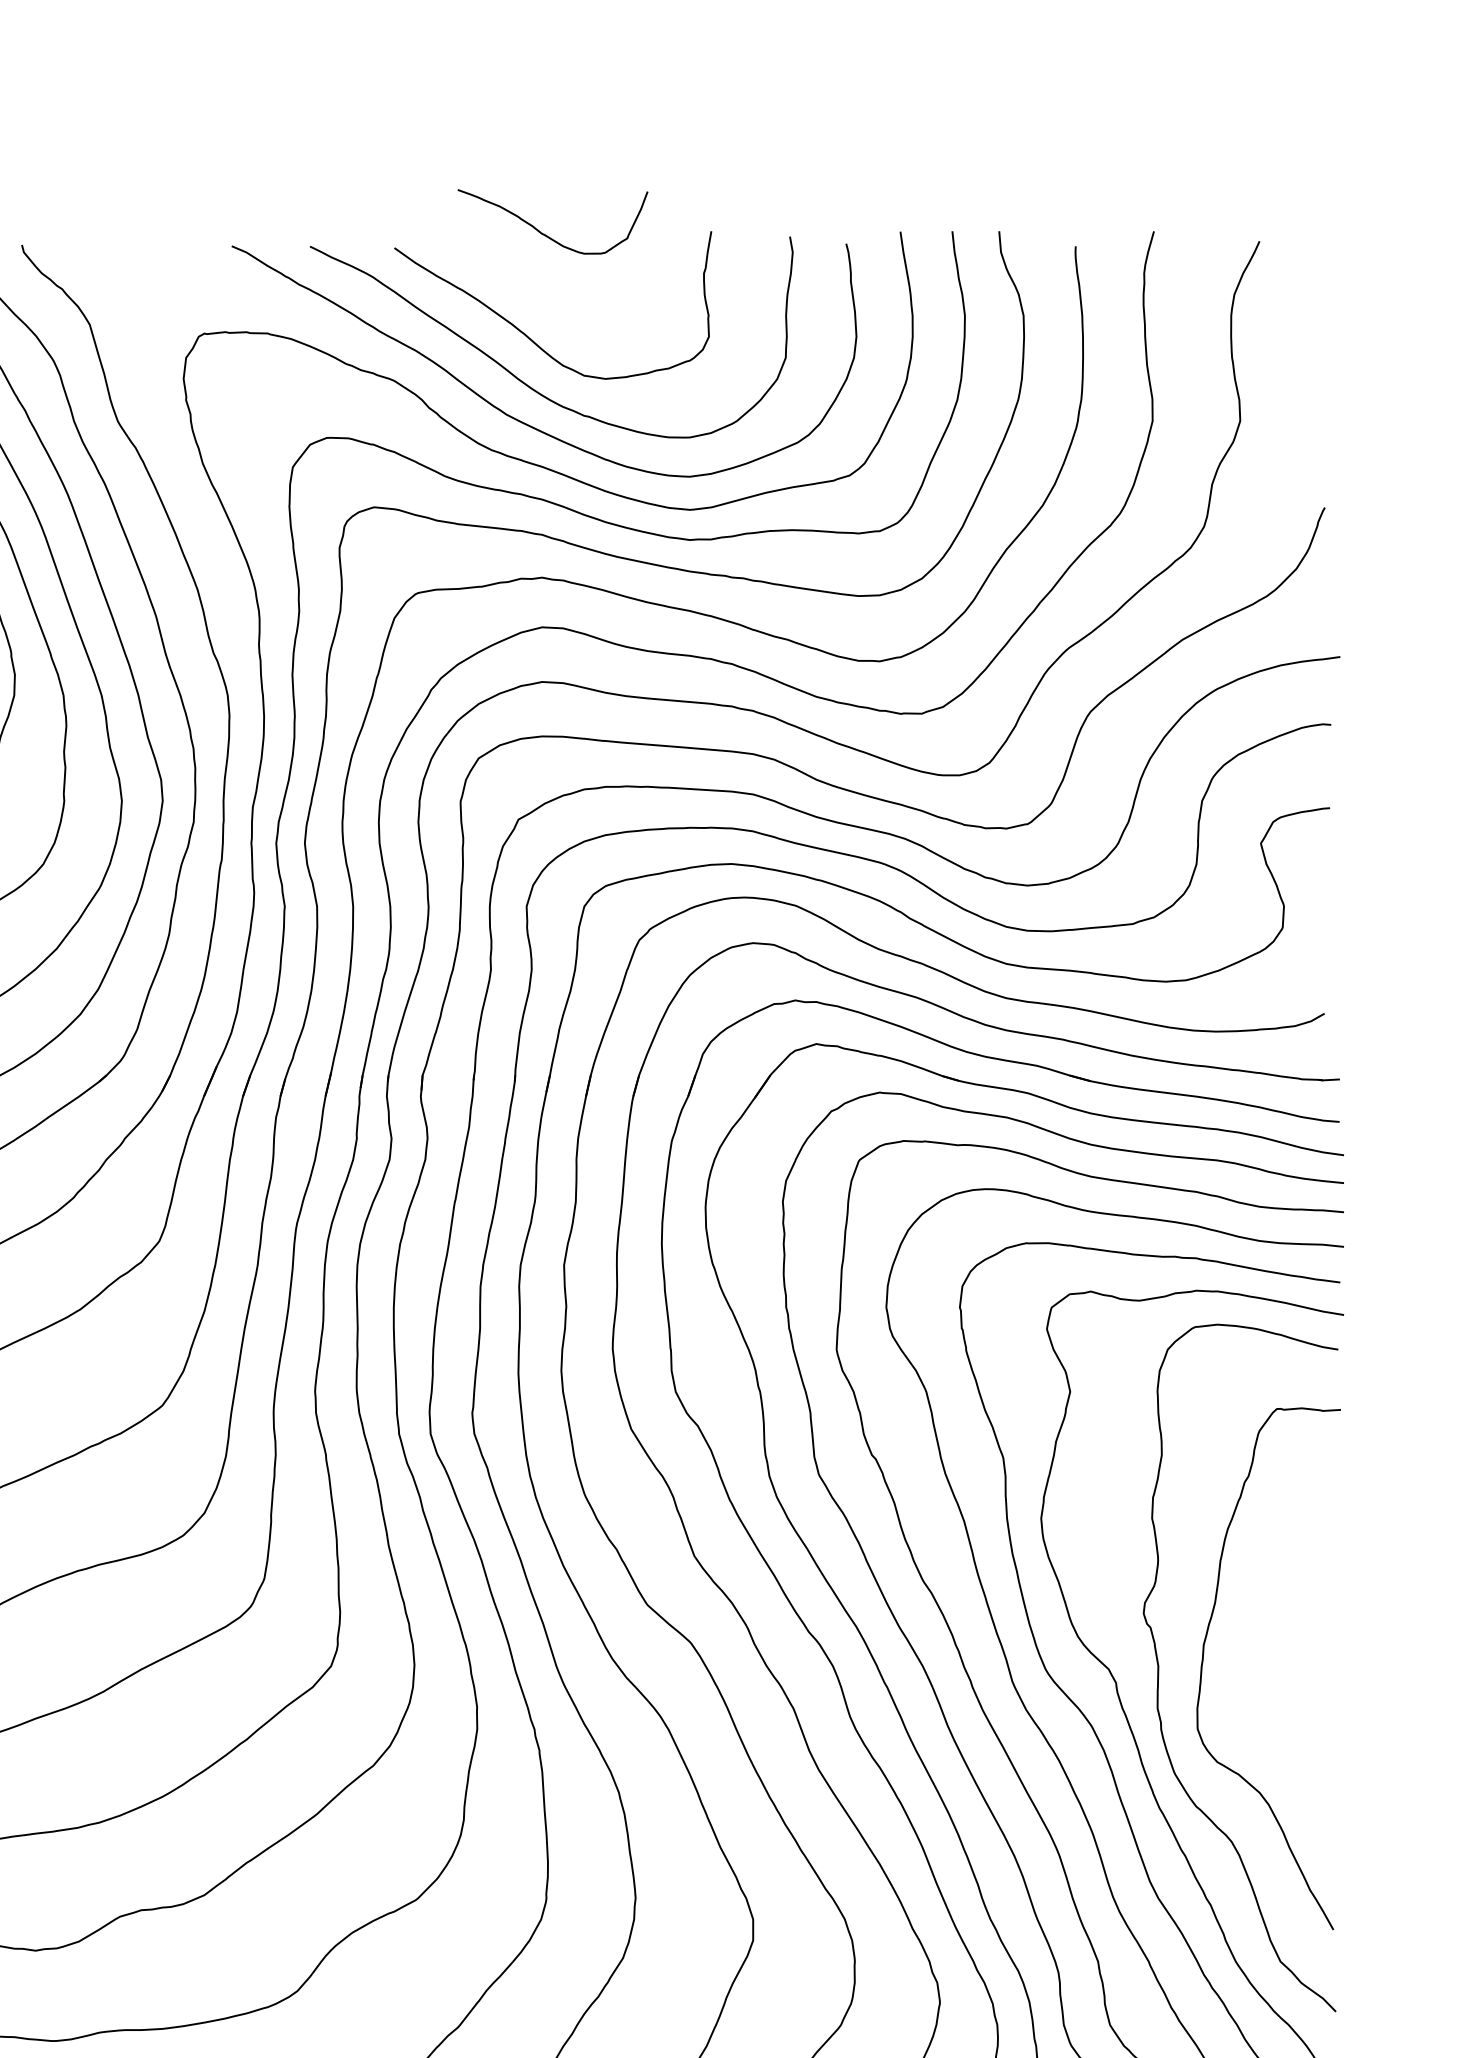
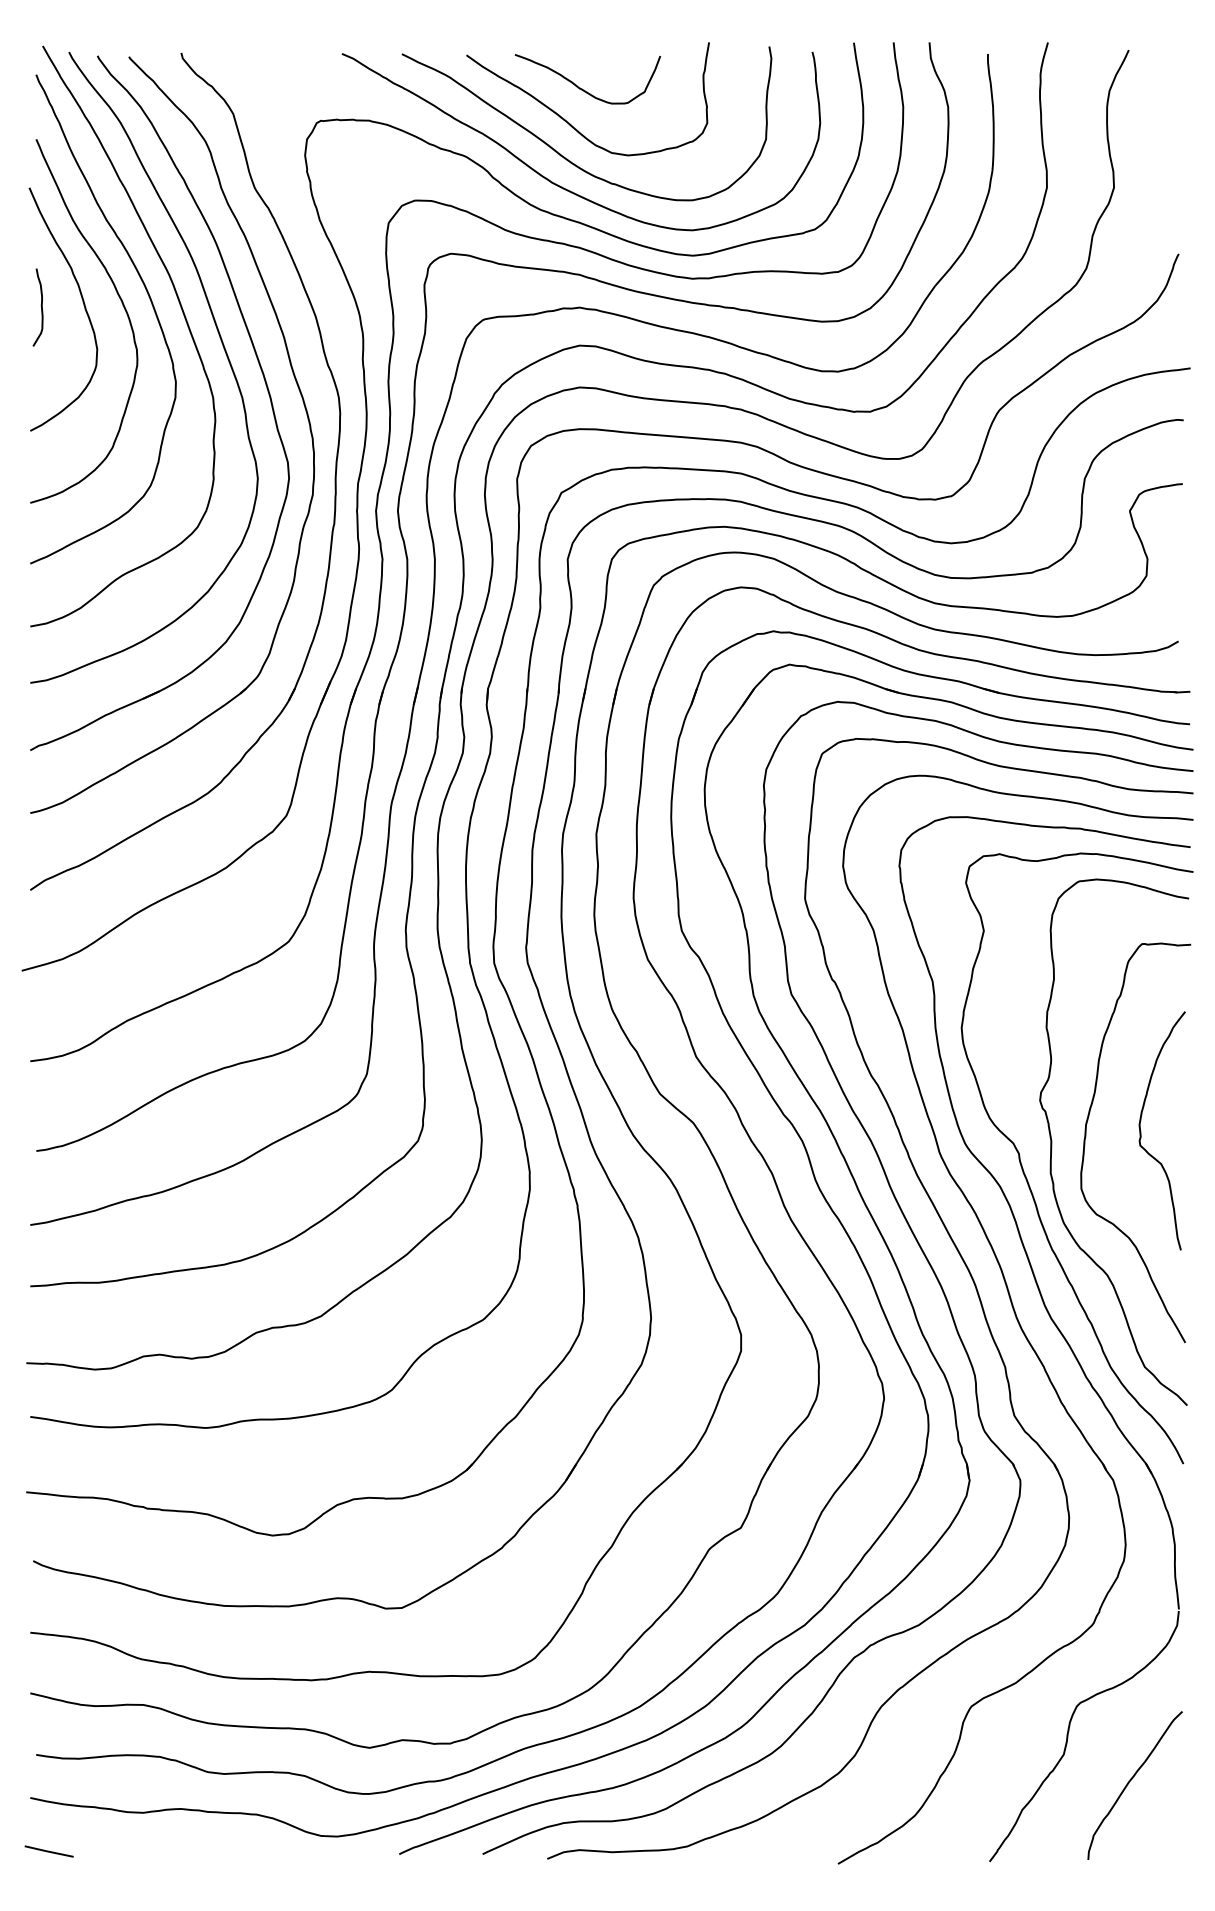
curve: (545, 233) -> (582, 88), moved
curve: (1276, 1653) -> (1141, 1131), added

